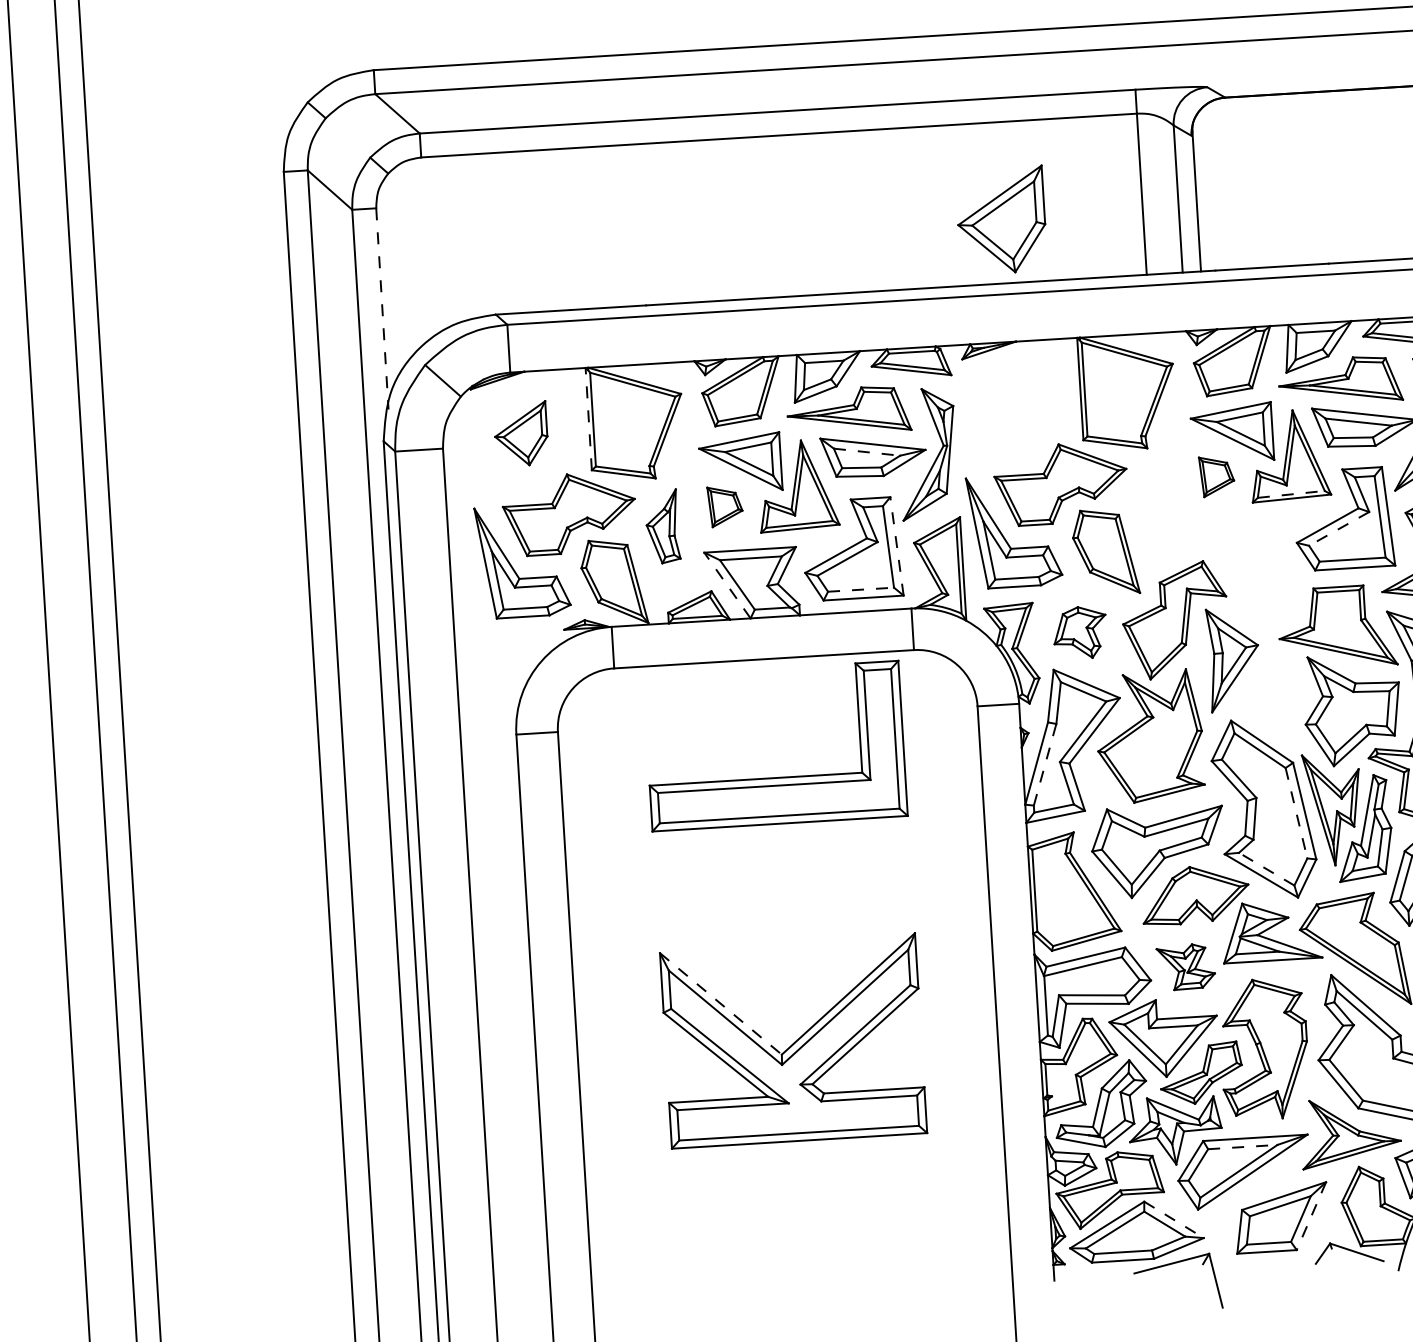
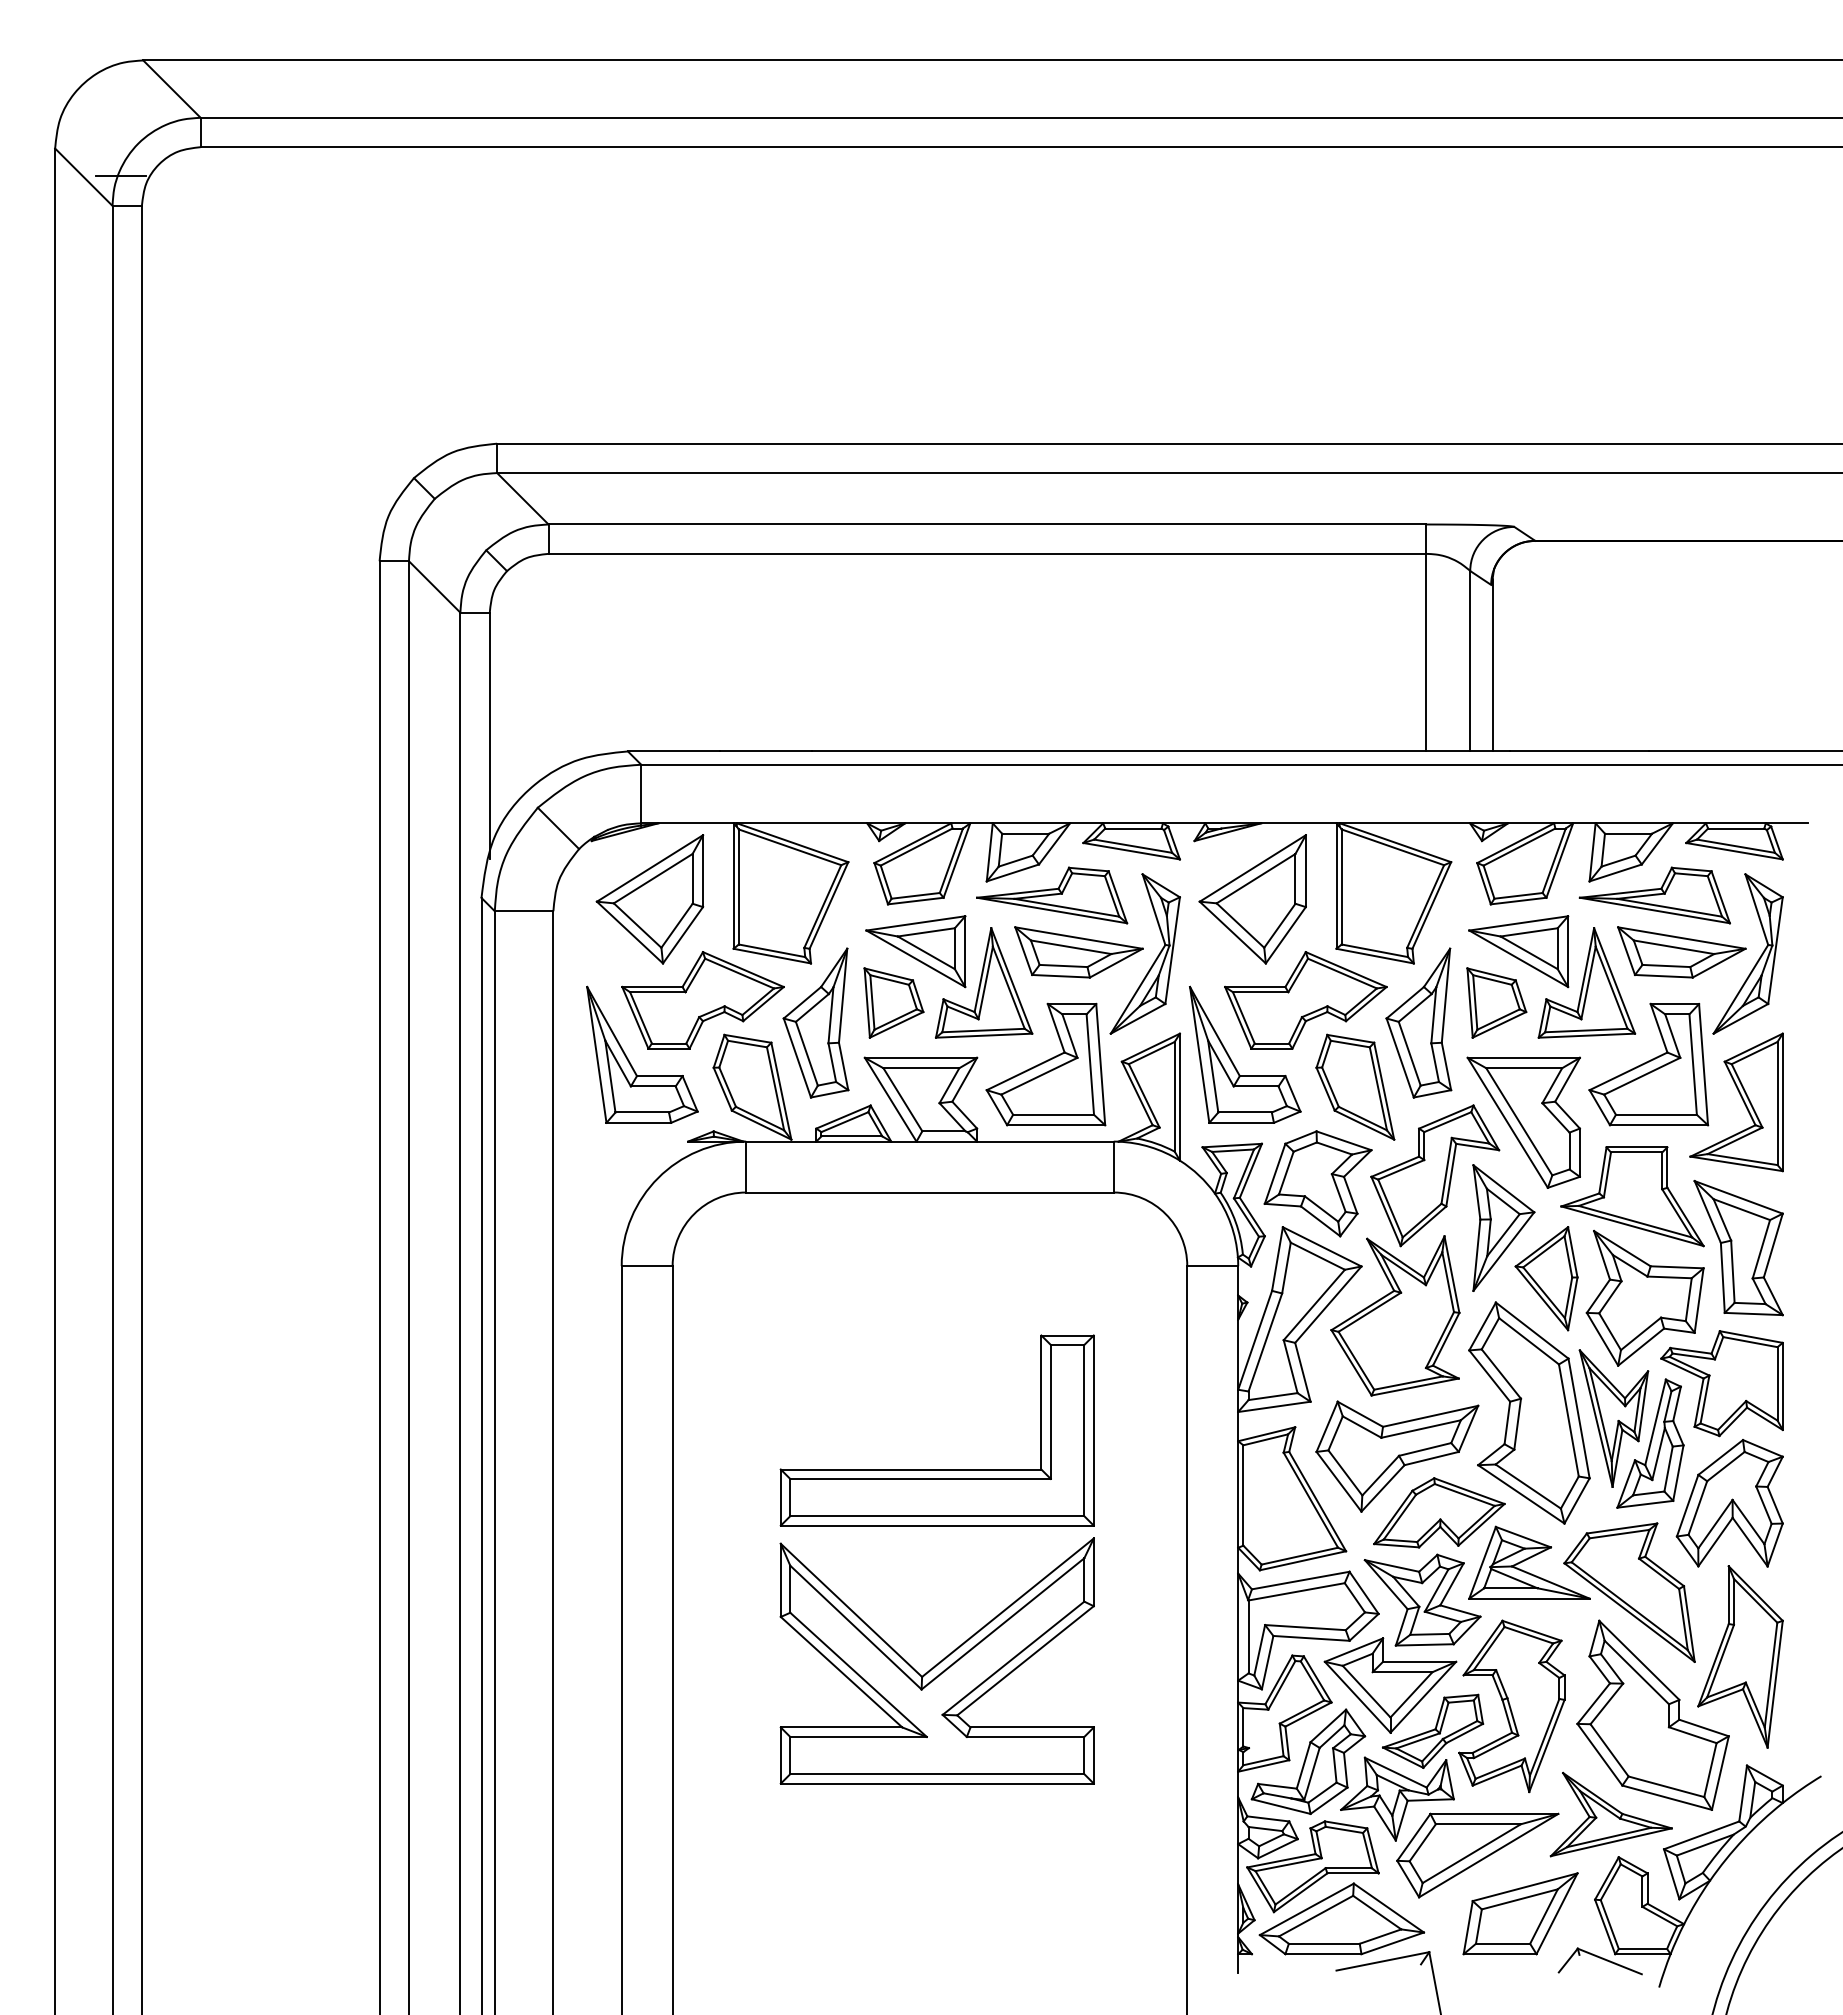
part: (1001, 220) -> (1252, 899), moved
line: (382, 309) -> (489, 736), dashed -> solid
line: (588, 419) -> (733, 886), dashed -> solid
part: (520, 434) -> (649, 899), size x1.67
line: (867, 452) -> (1071, 947), dashed -> solid
part: (1216, 476) -> (1496, 1002), size x1.43
line: (1291, 494) -> (1586, 1030), dashed -> solid
part: (1154, 496) -> (1418, 1022), added
part: (724, 506) -> (893, 1002), size x1.43
part: (662, 526) -> (815, 1022), size x1.67
line: (1338, 529) -> (1641, 1076), dashed -> solid
line: (896, 546) -> (1100, 1064), dashed -> solid
part: (1244, 572) -> (1523, 1122), added
line: (727, 585) -> (890, 1099), dashed -> solid
line: (861, 589) -> (1054, 1114), dashed -> solid
part: (1079, 632) -> (1317, 1183), size x1.67
part: (1271, 698) -> (1546, 1278), added
line: (1045, 764) -> (1265, 1342), dashed -> solid
part: (776, 777) -> (936, 1469), moved
line: (1296, 813) -> (1568, 1420), dashed -> solid
line: (1266, 869) -> (1527, 1486), dashed -> solid
part: (1186, 966) -> (1422, 1599), size x1.67
line: (720, 1004) -> (851, 1610), dashed -> solid
line: (1242, 1147) -> (1478, 1824), dashed -> solid
line: (1311, 1216) -> (1556, 1914), dashed -> solid
line: (1173, 1220) -> (1388, 1908), dashed -> solid

